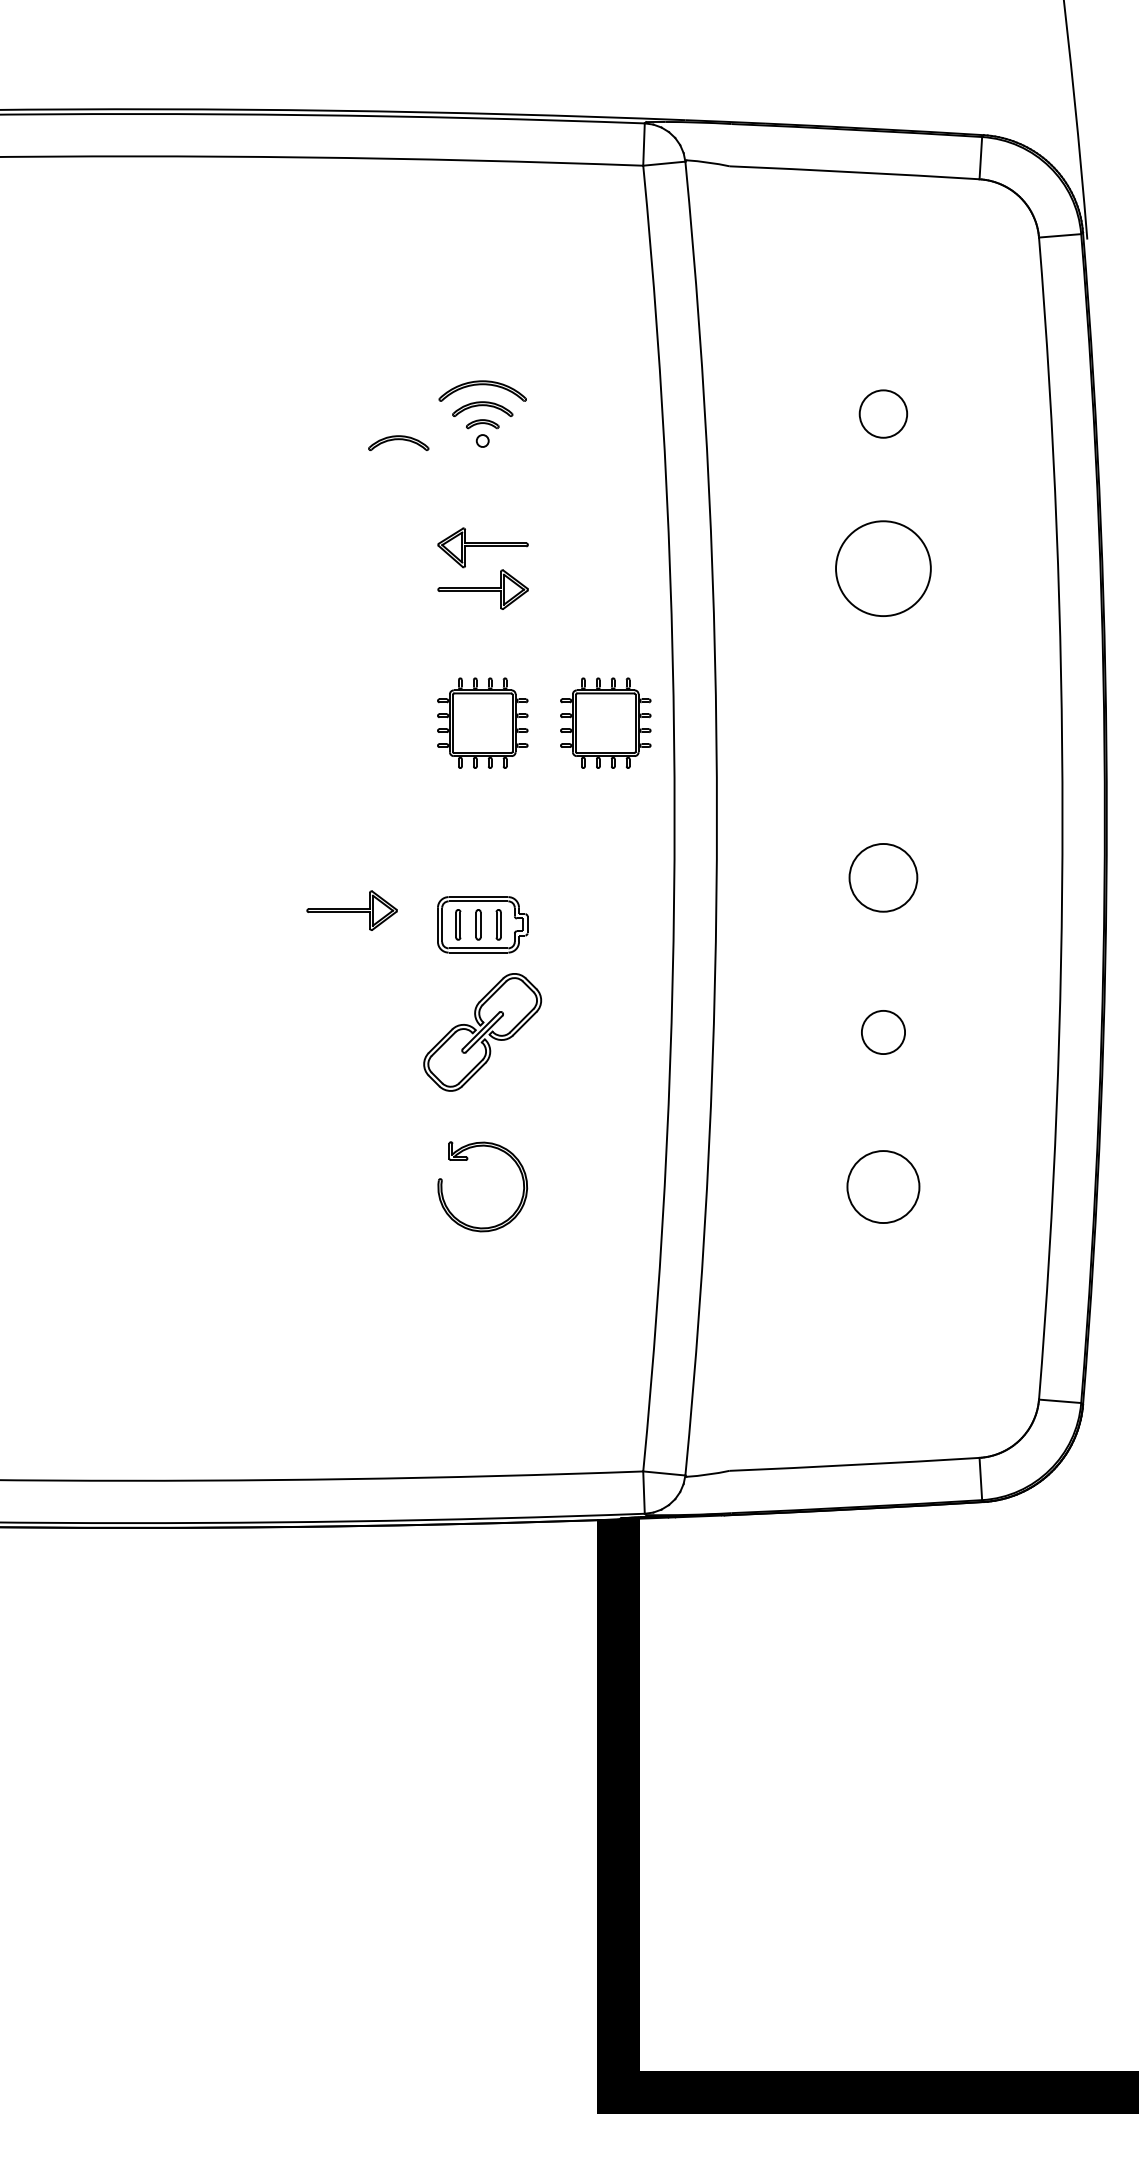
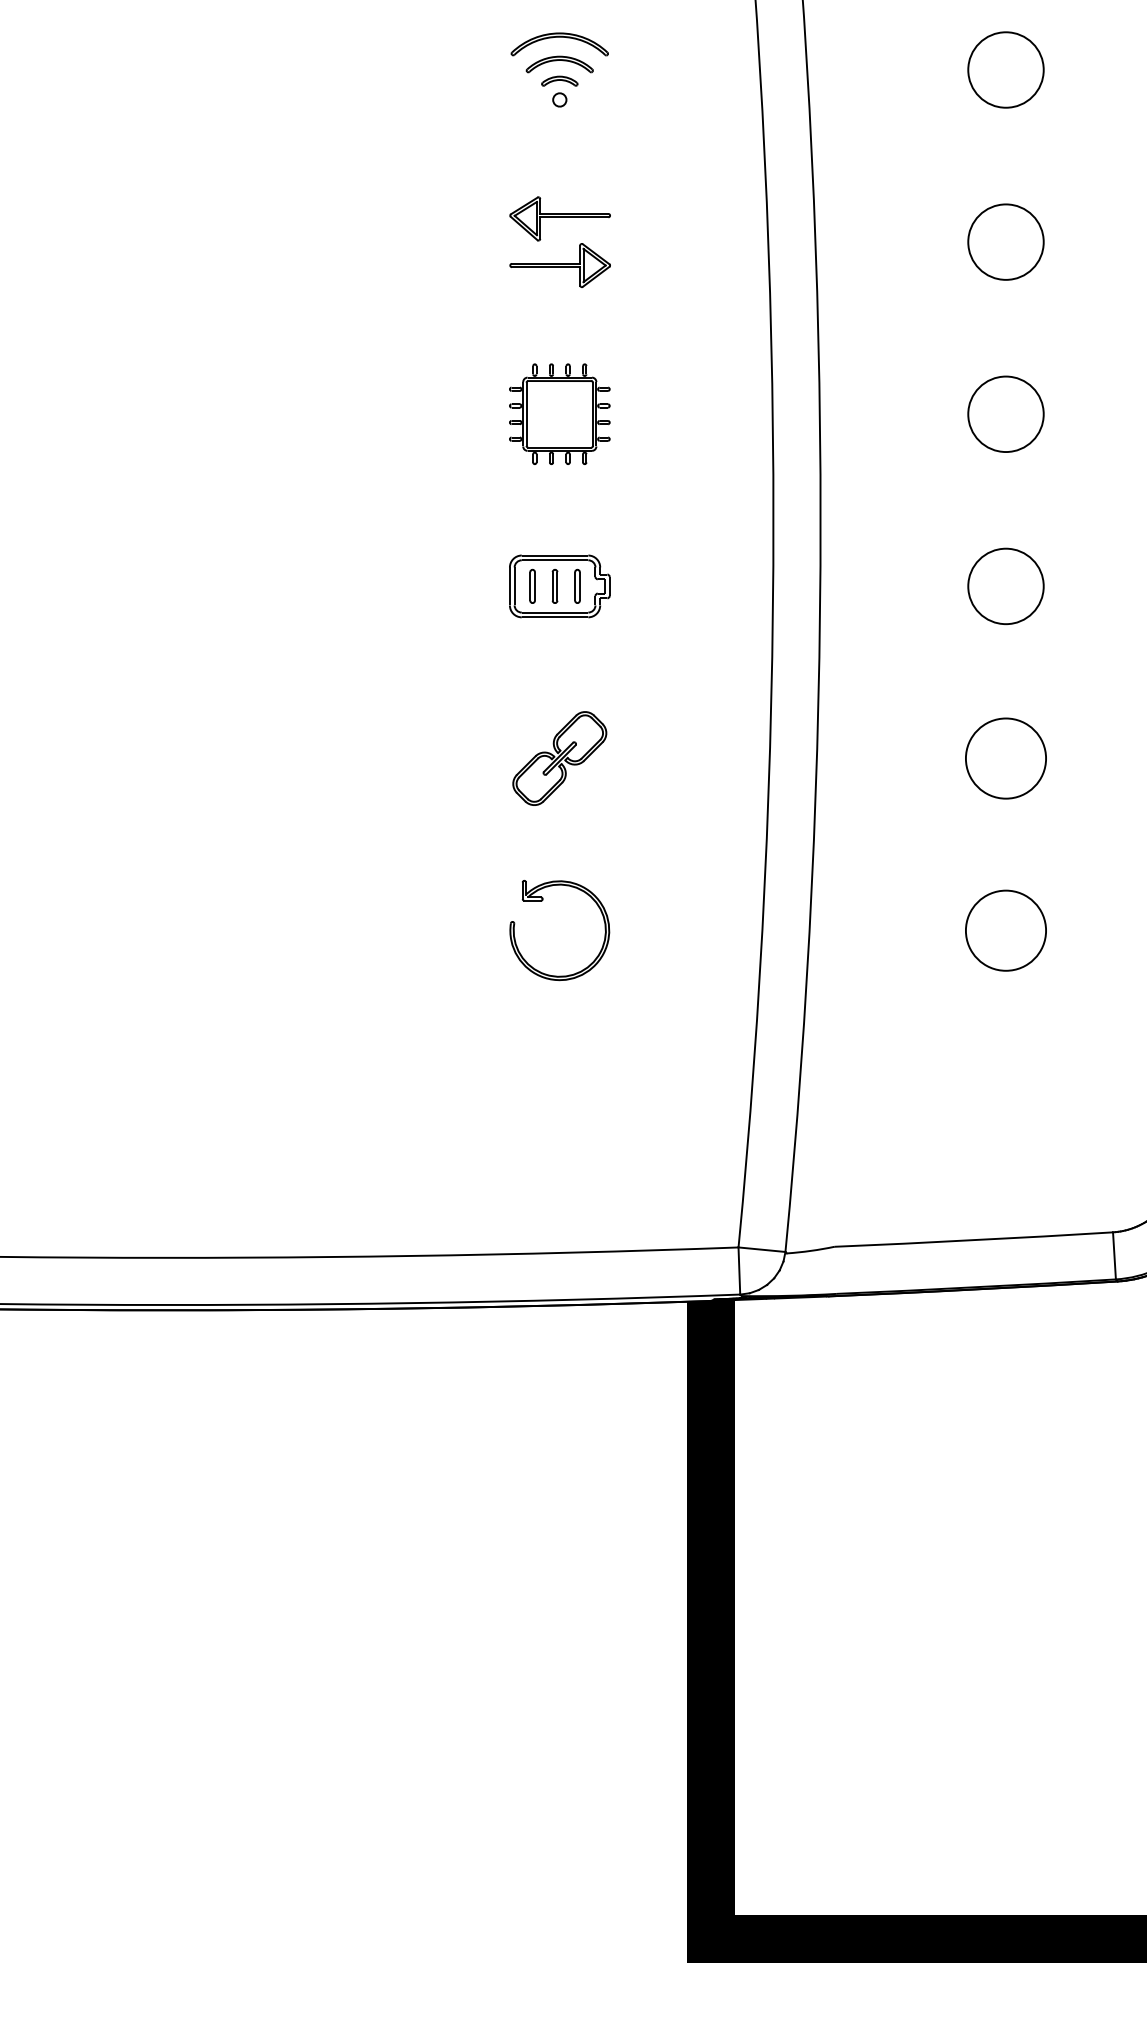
circle: (883, 413) -> (1006, 69), size x1.43
part: (398, 442) -> (465, 101), removed
circle: (883, 568) -> (1006, 241), size x0.71
part: (605, 722) -> (696, 413), removed
circle: (883, 722) -> (1006, 413), added
part: (351, 910) -> (413, 622), removed
part: (482, 924) -> (559, 586), moved
part: (482, 1032) -> (559, 758), size x0.71
circle: (883, 1032) -> (1006, 758), size x1.67

